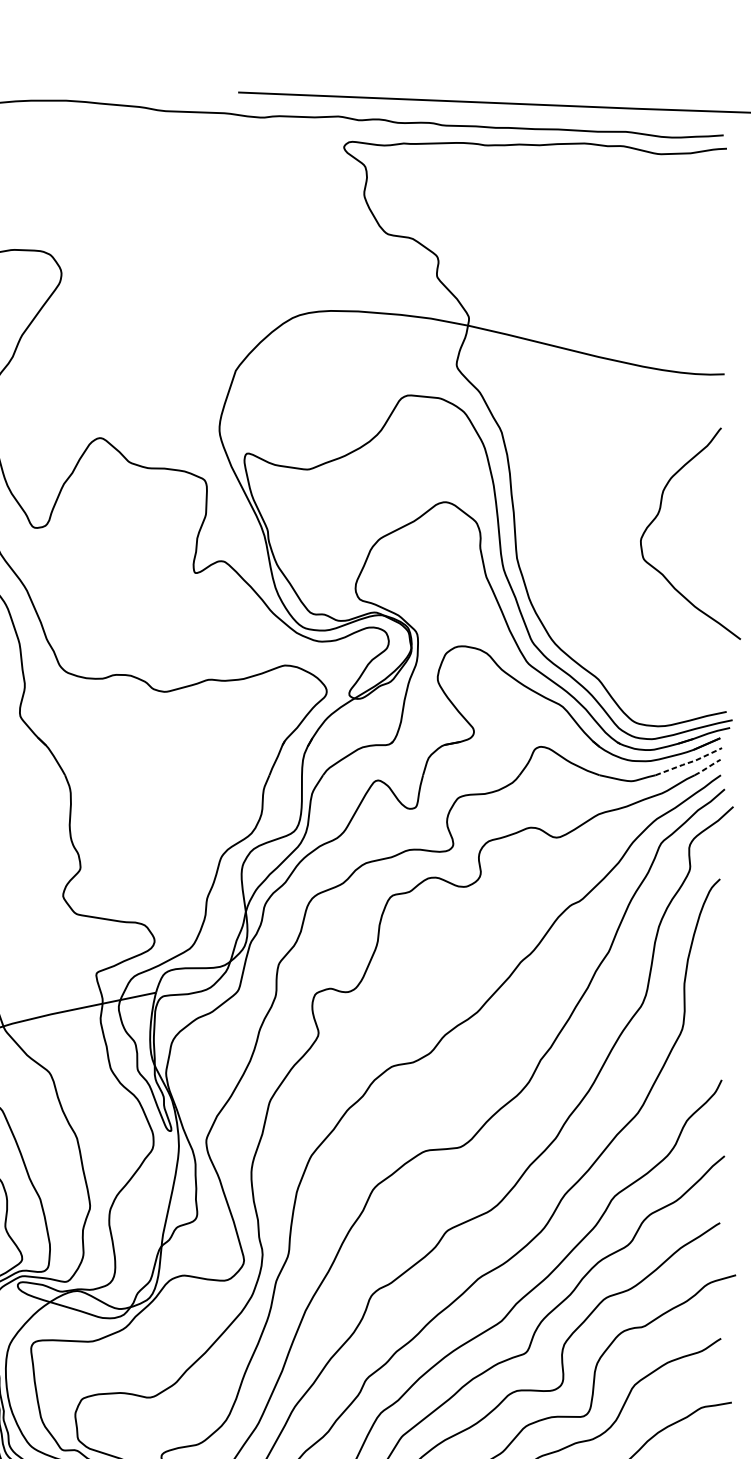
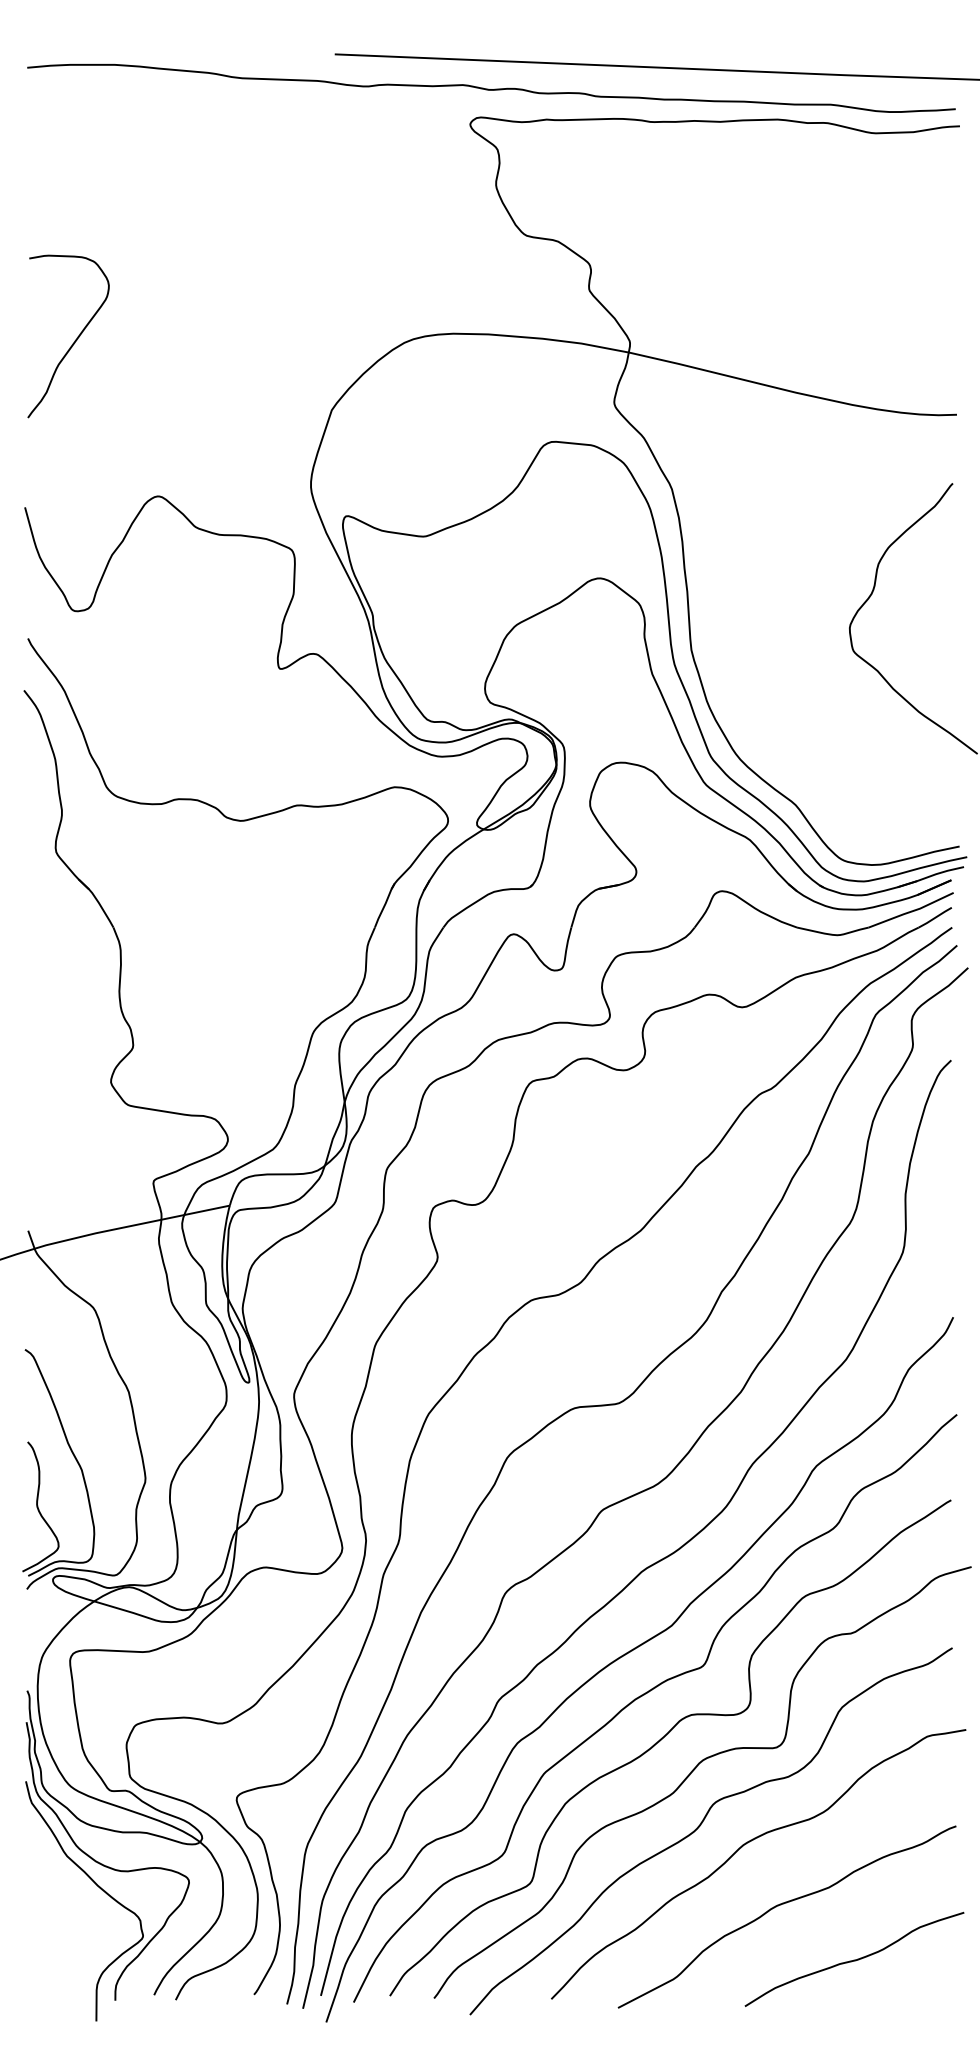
line: (689, 762) -> (911, 911), dashed -> solid
line: (707, 767) -> (935, 917), dashed -> solid

